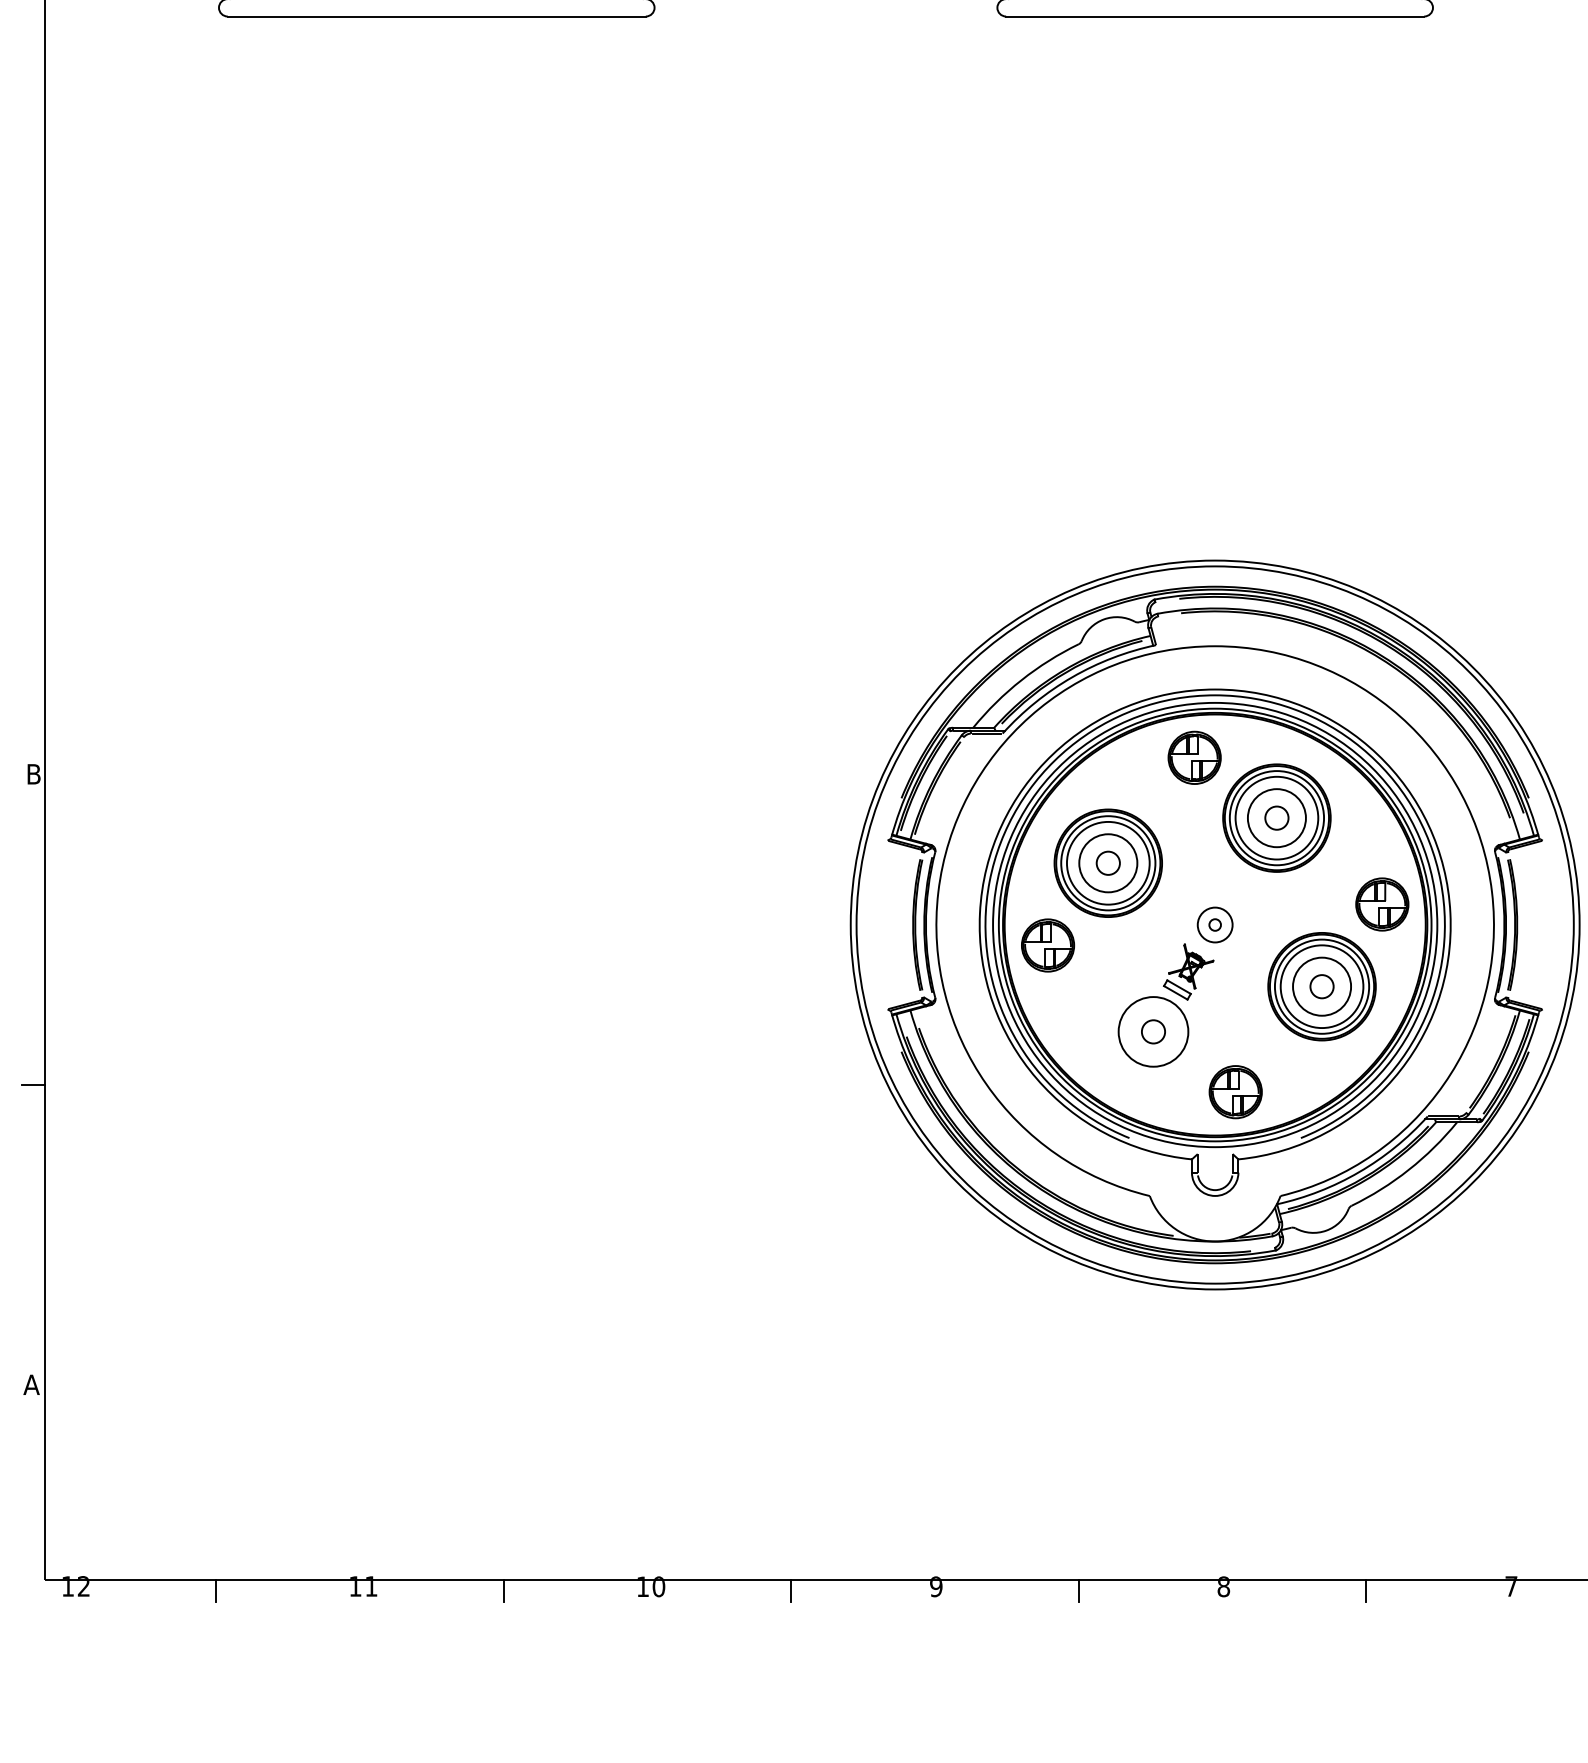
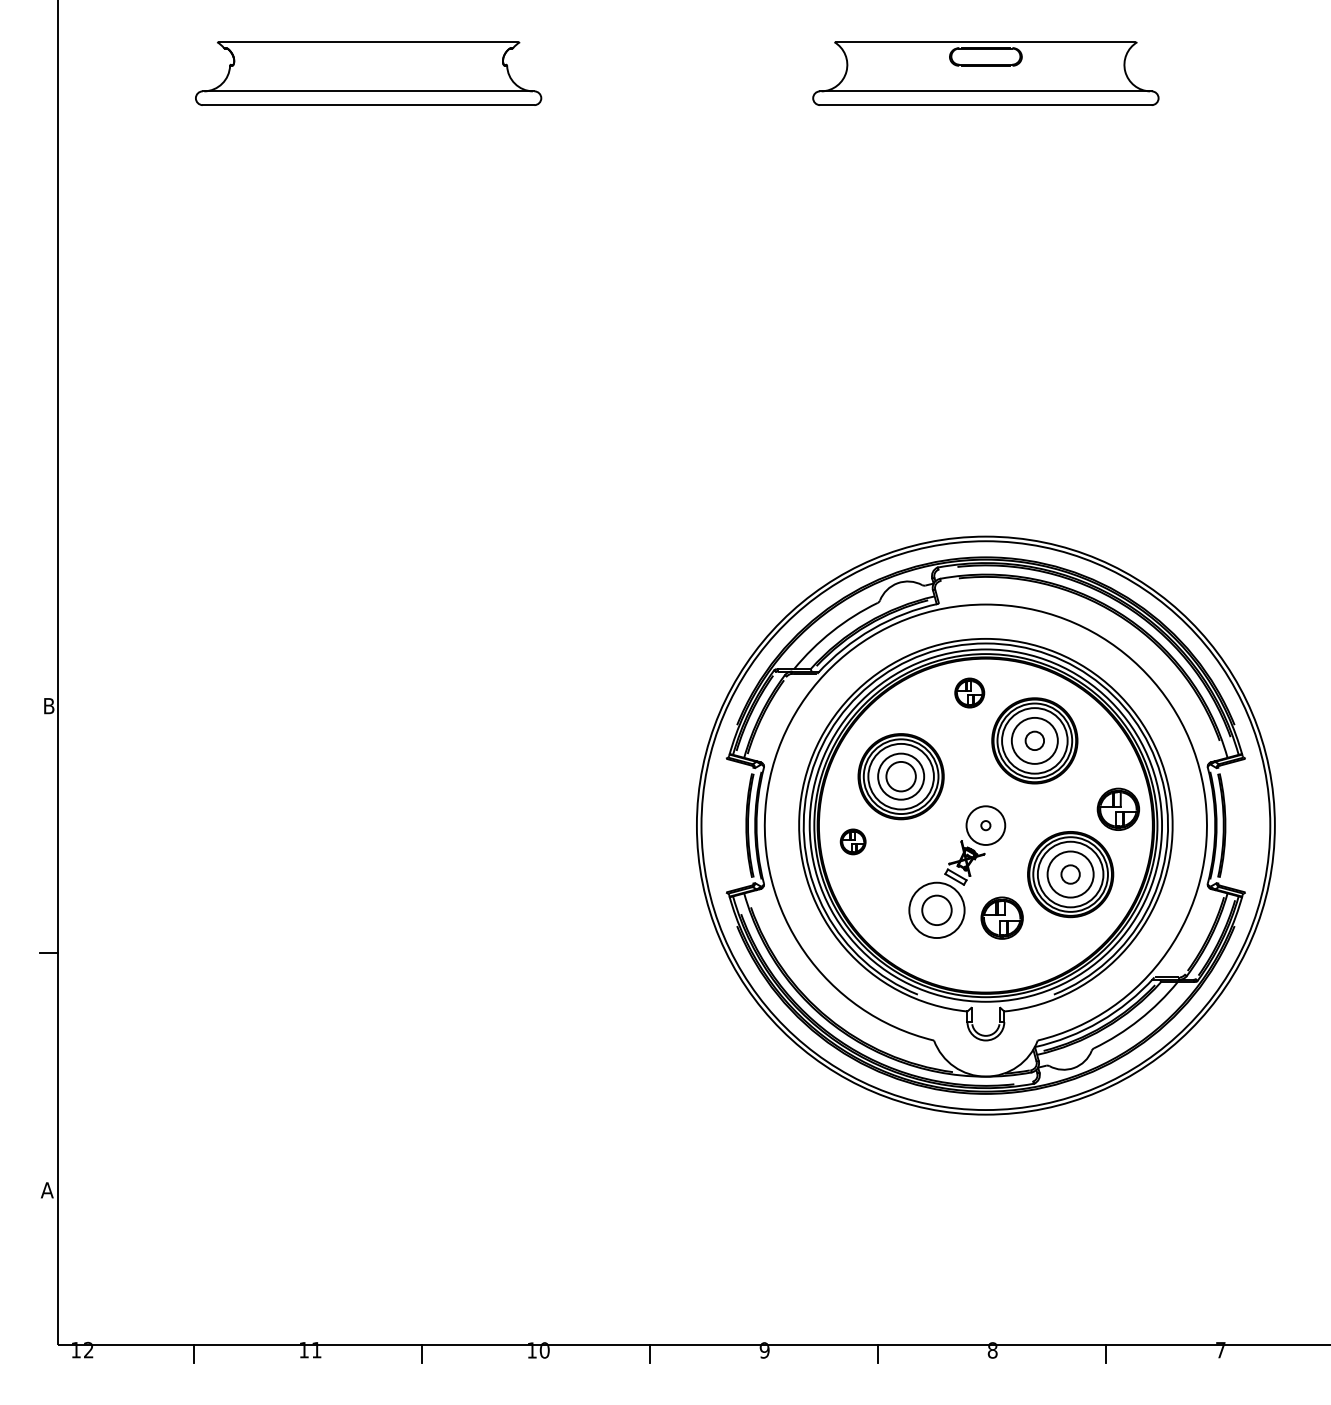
part: (1194, 757) -> (969, 692), size x0.7
circle: (1107, 863) -> (900, 776), size x1.6
circle: (1214, 924) -> (985, 825), size x1.4
part: (1046, 945) -> (852, 841), size x0.6
circle: (1152, 1032) -> (936, 910), size x1.6
part: (1234, 1091) -> (1001, 917), moved

